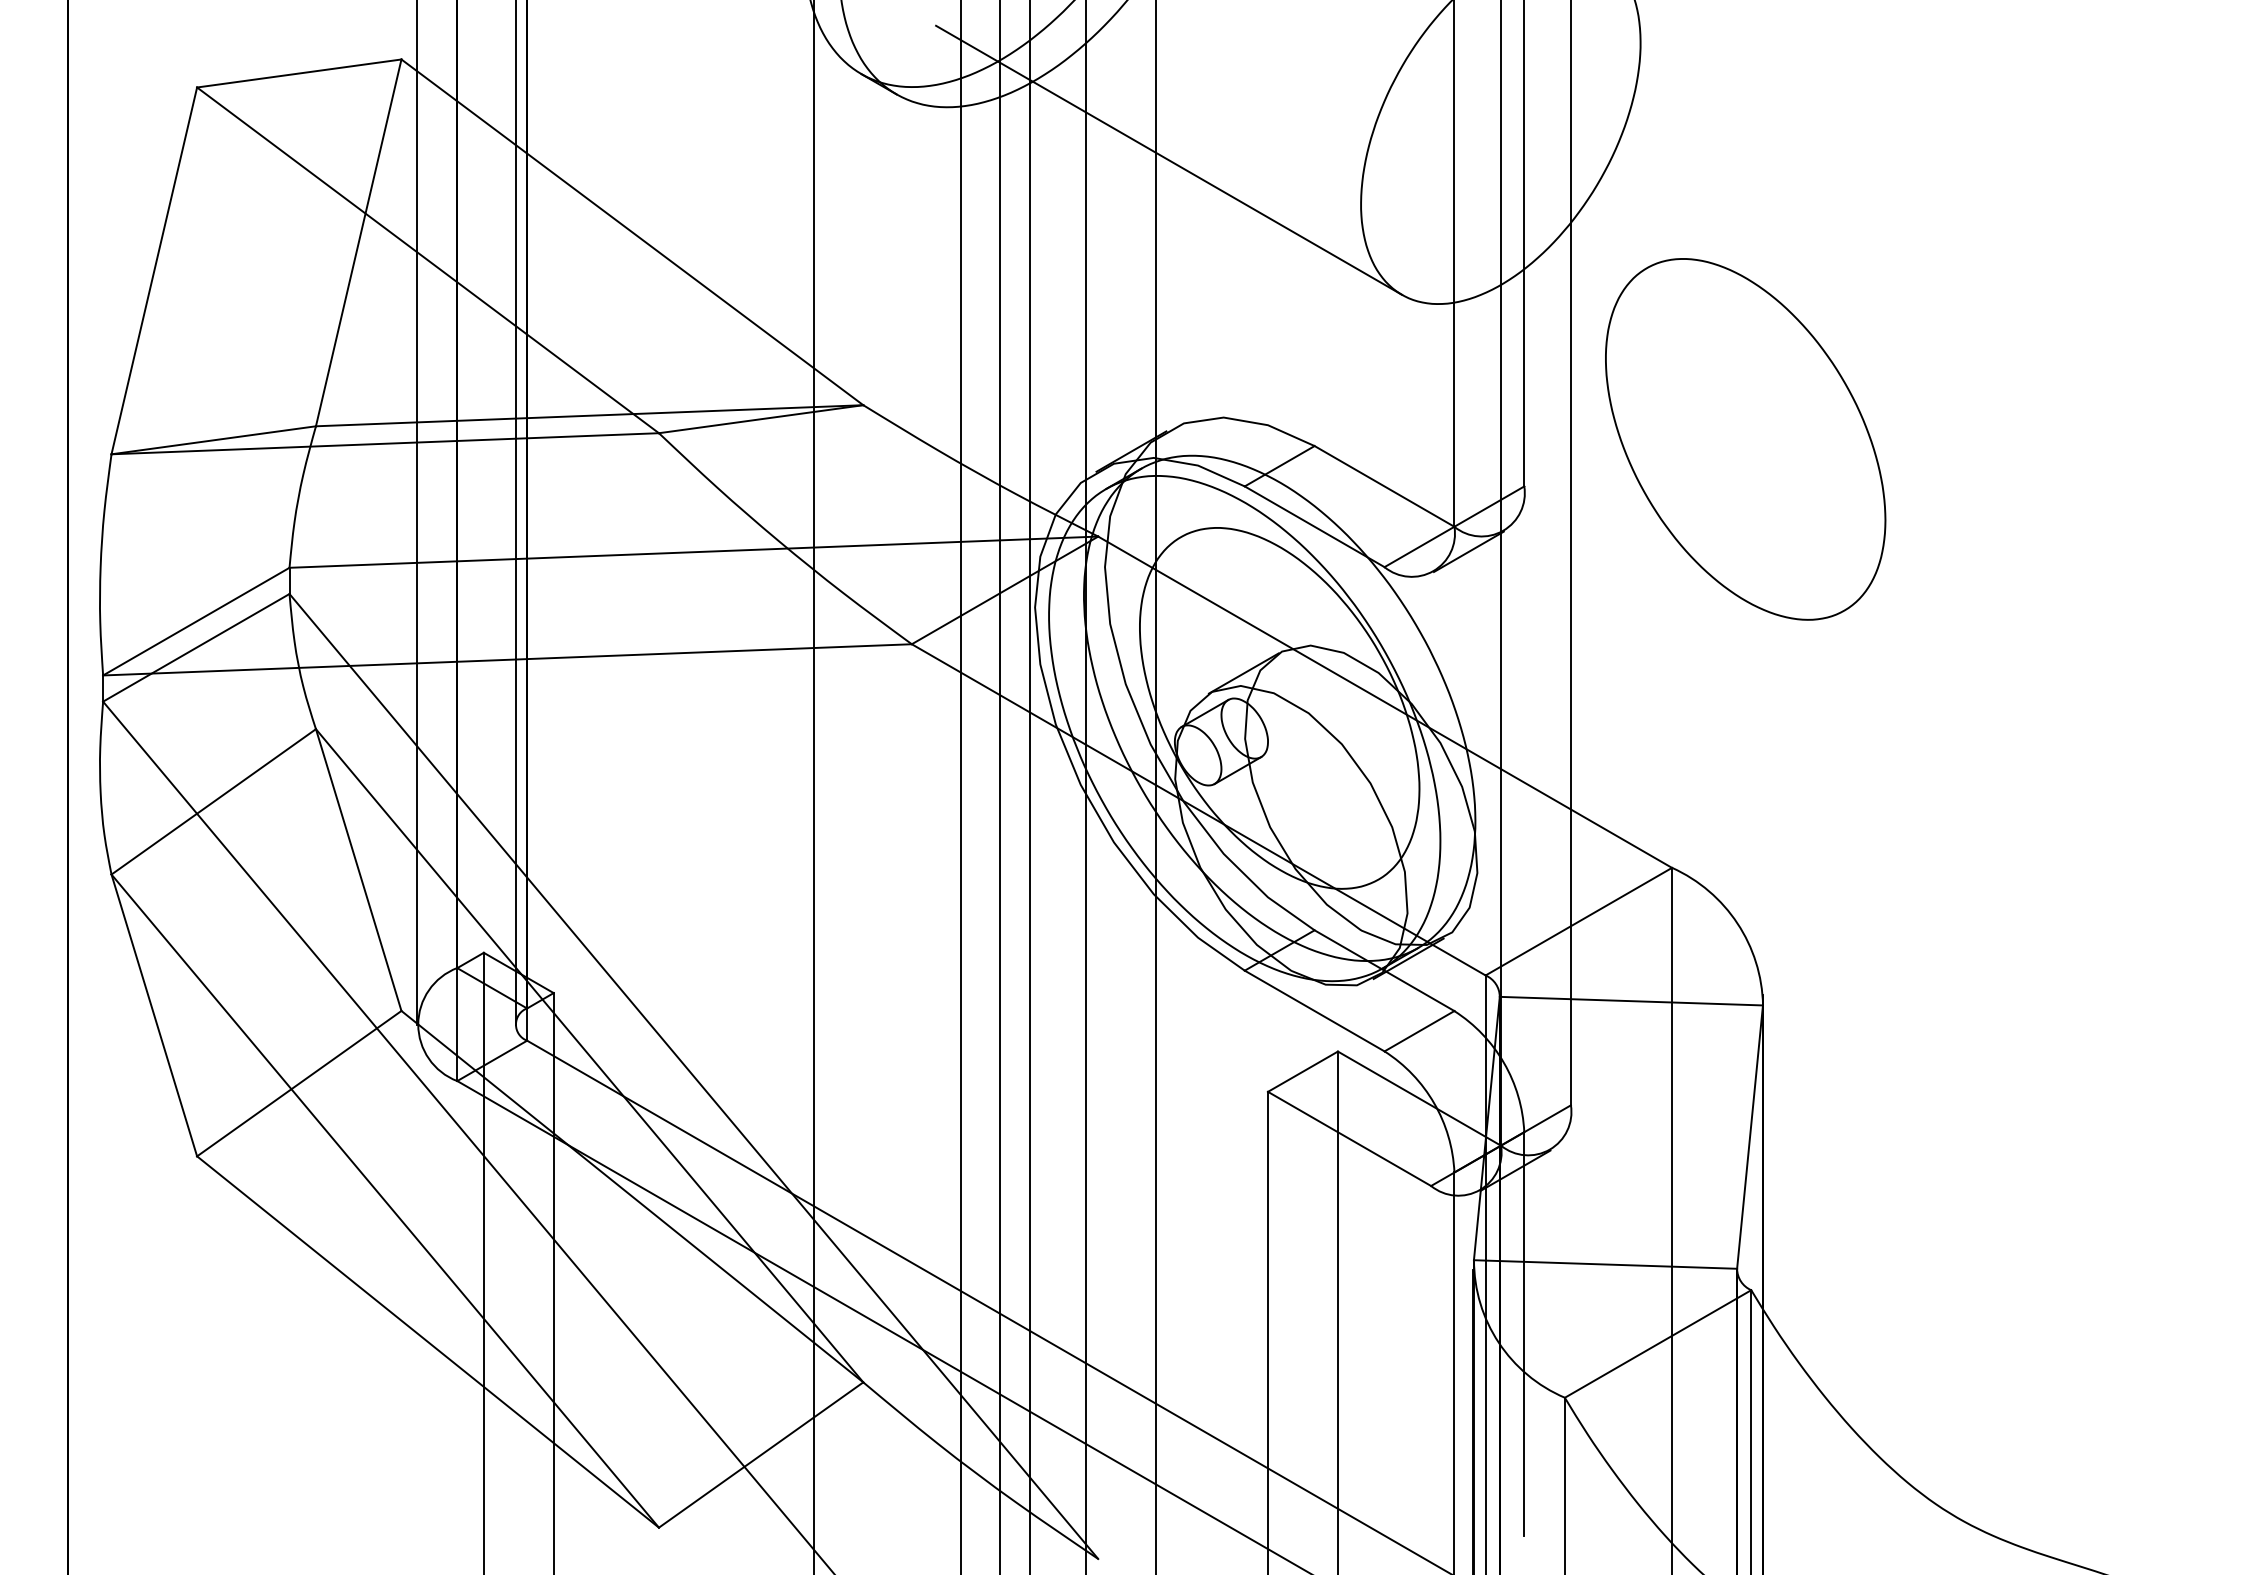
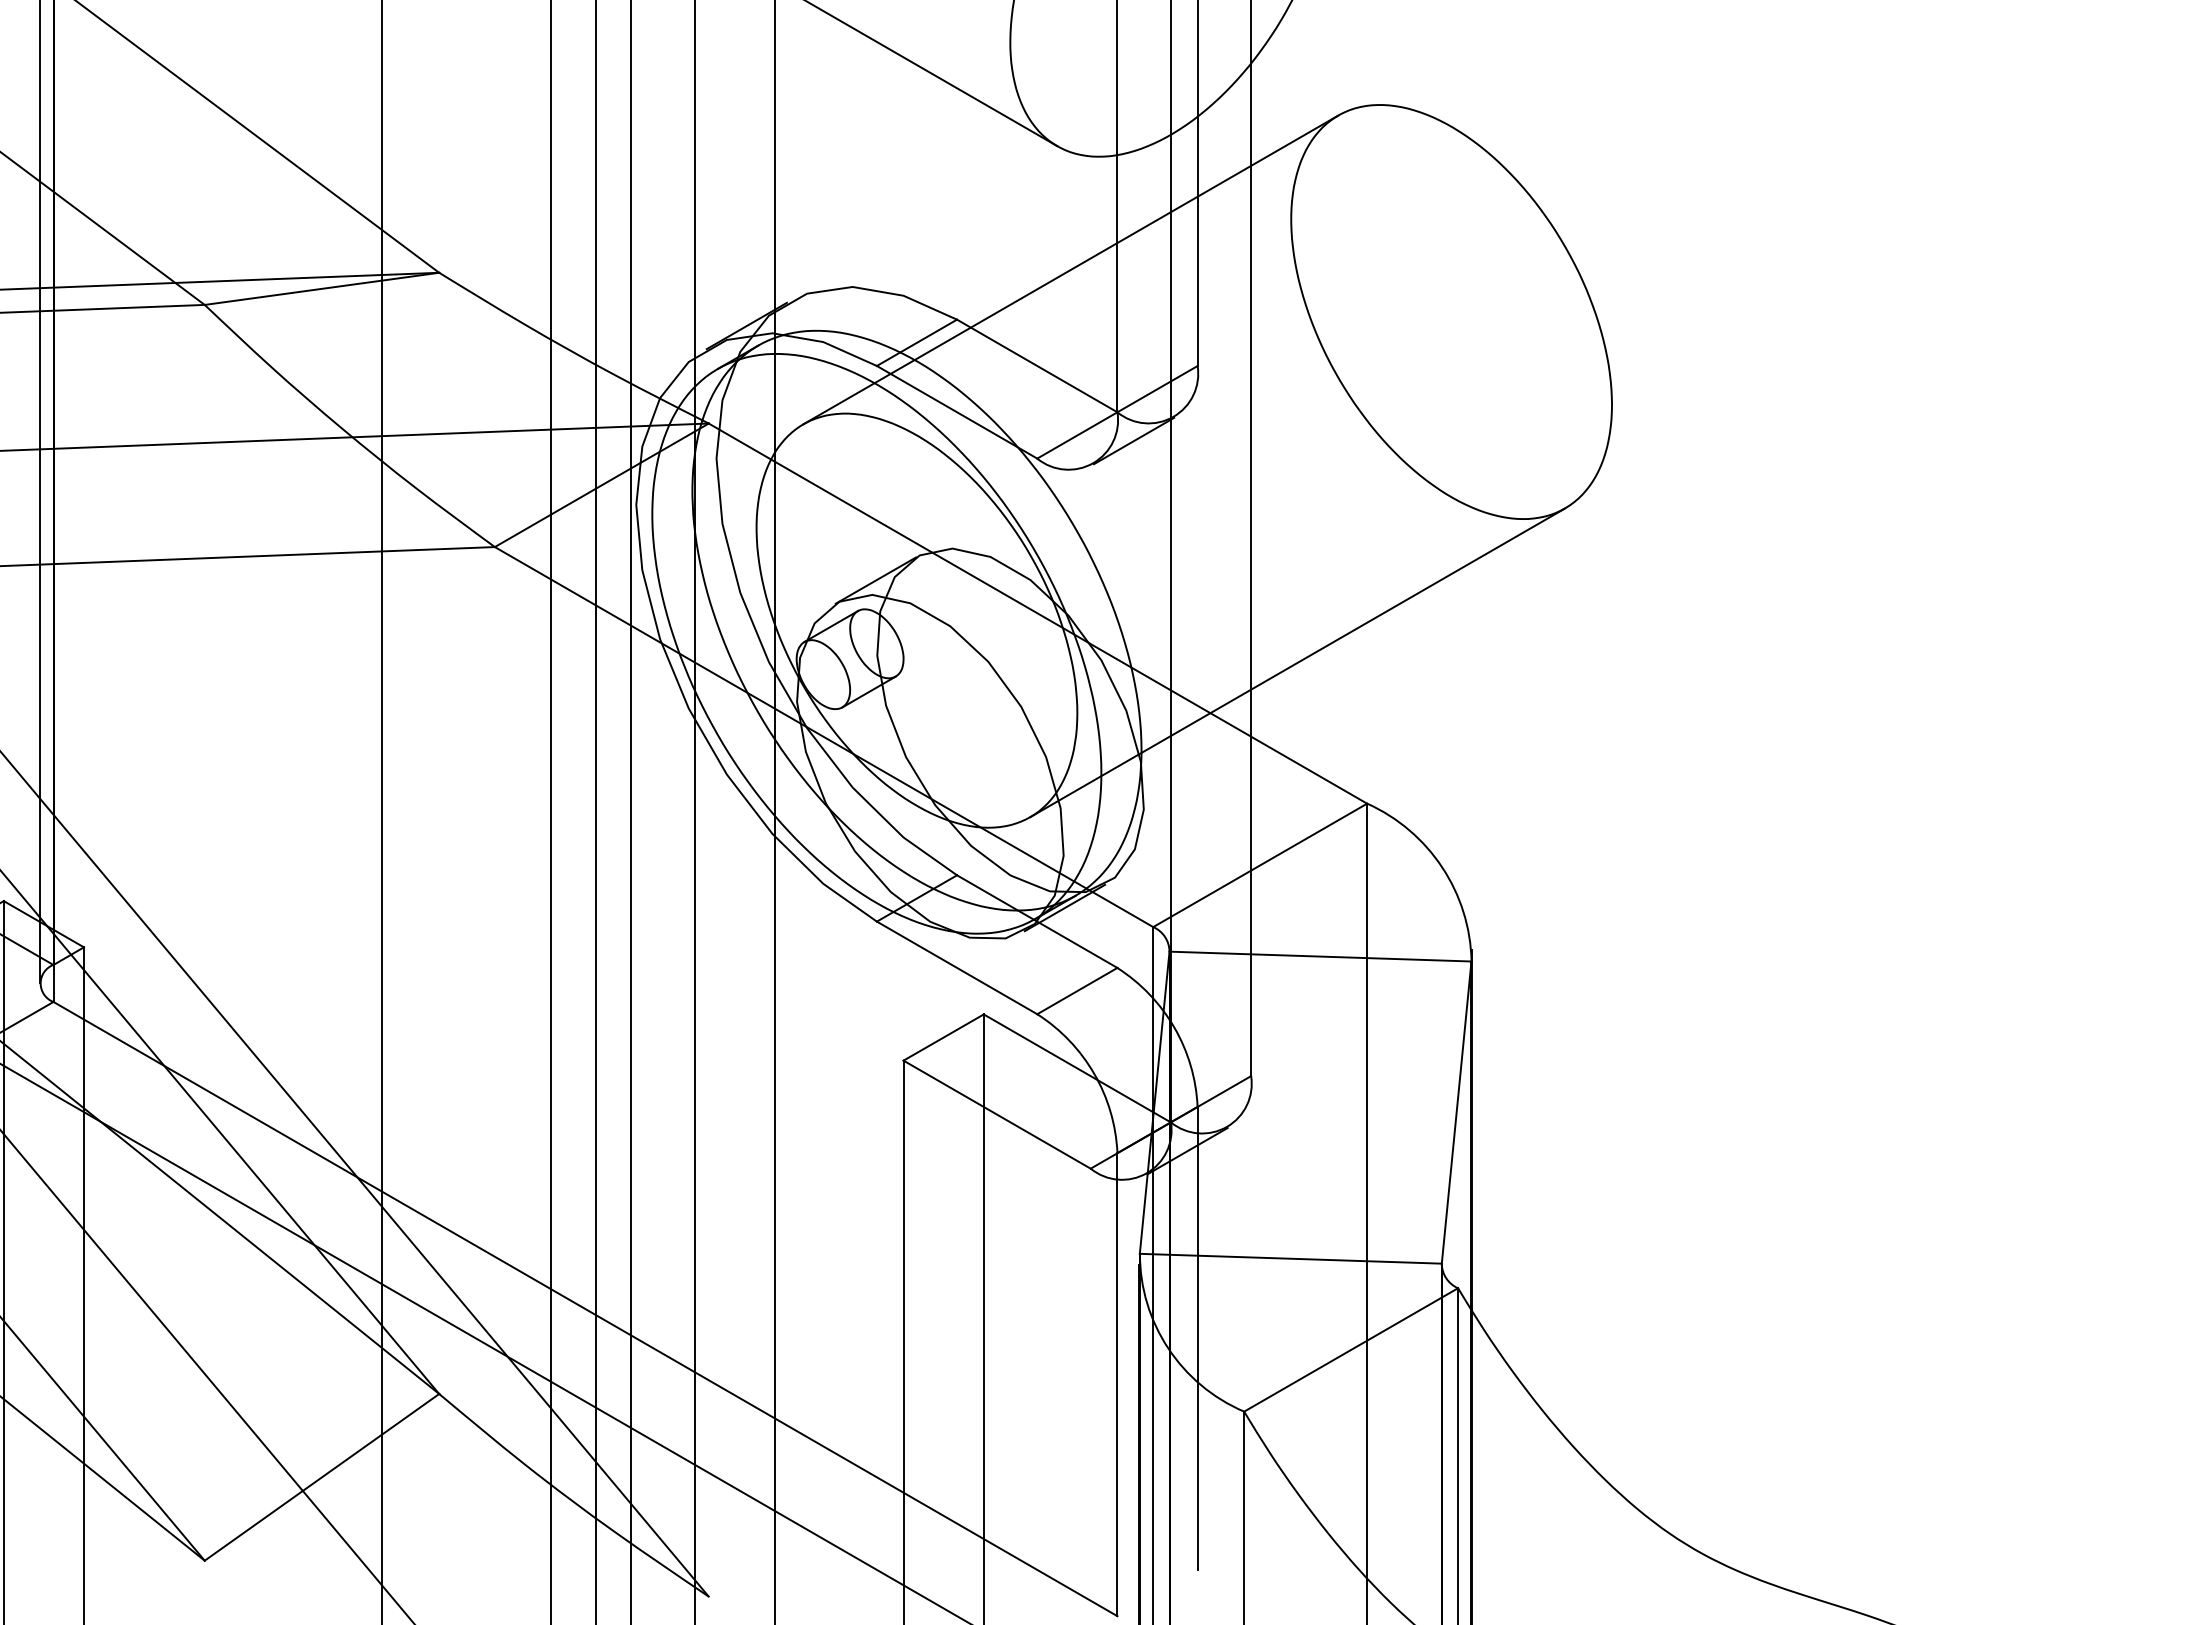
line: (1413, 402) -> (1070, 269), added
line: (1611, 744) -> (1297, 662), added

